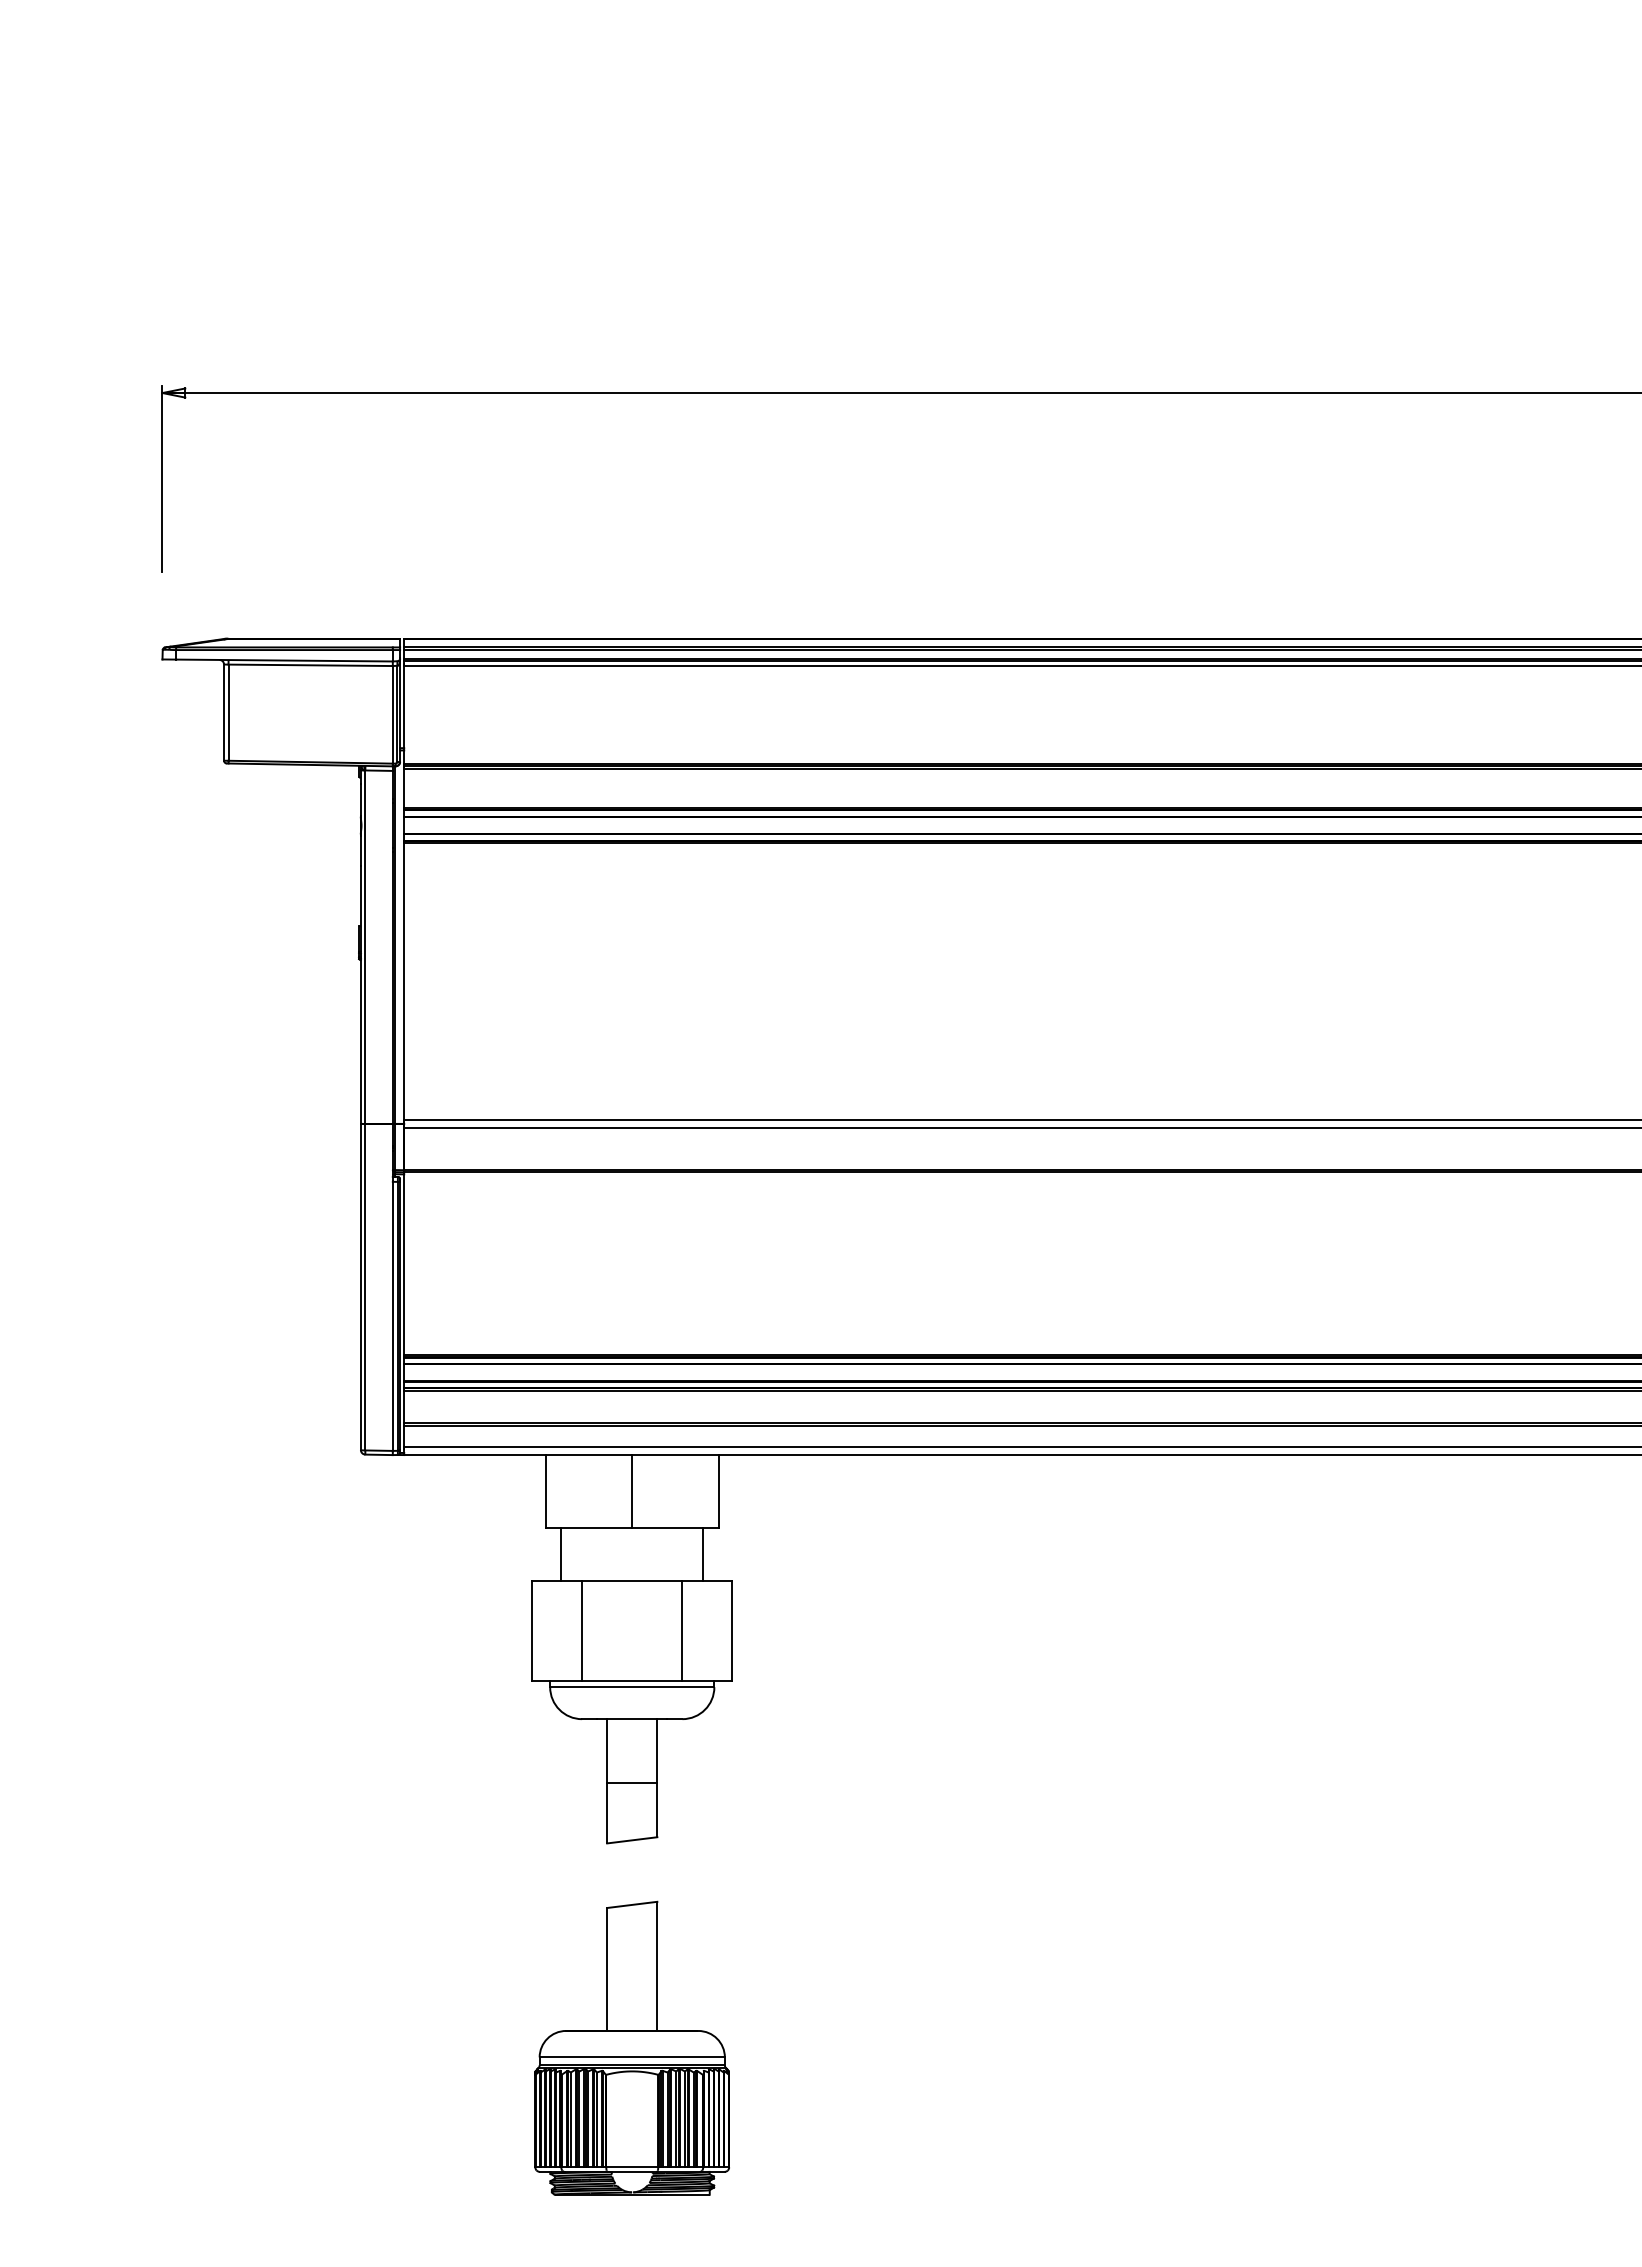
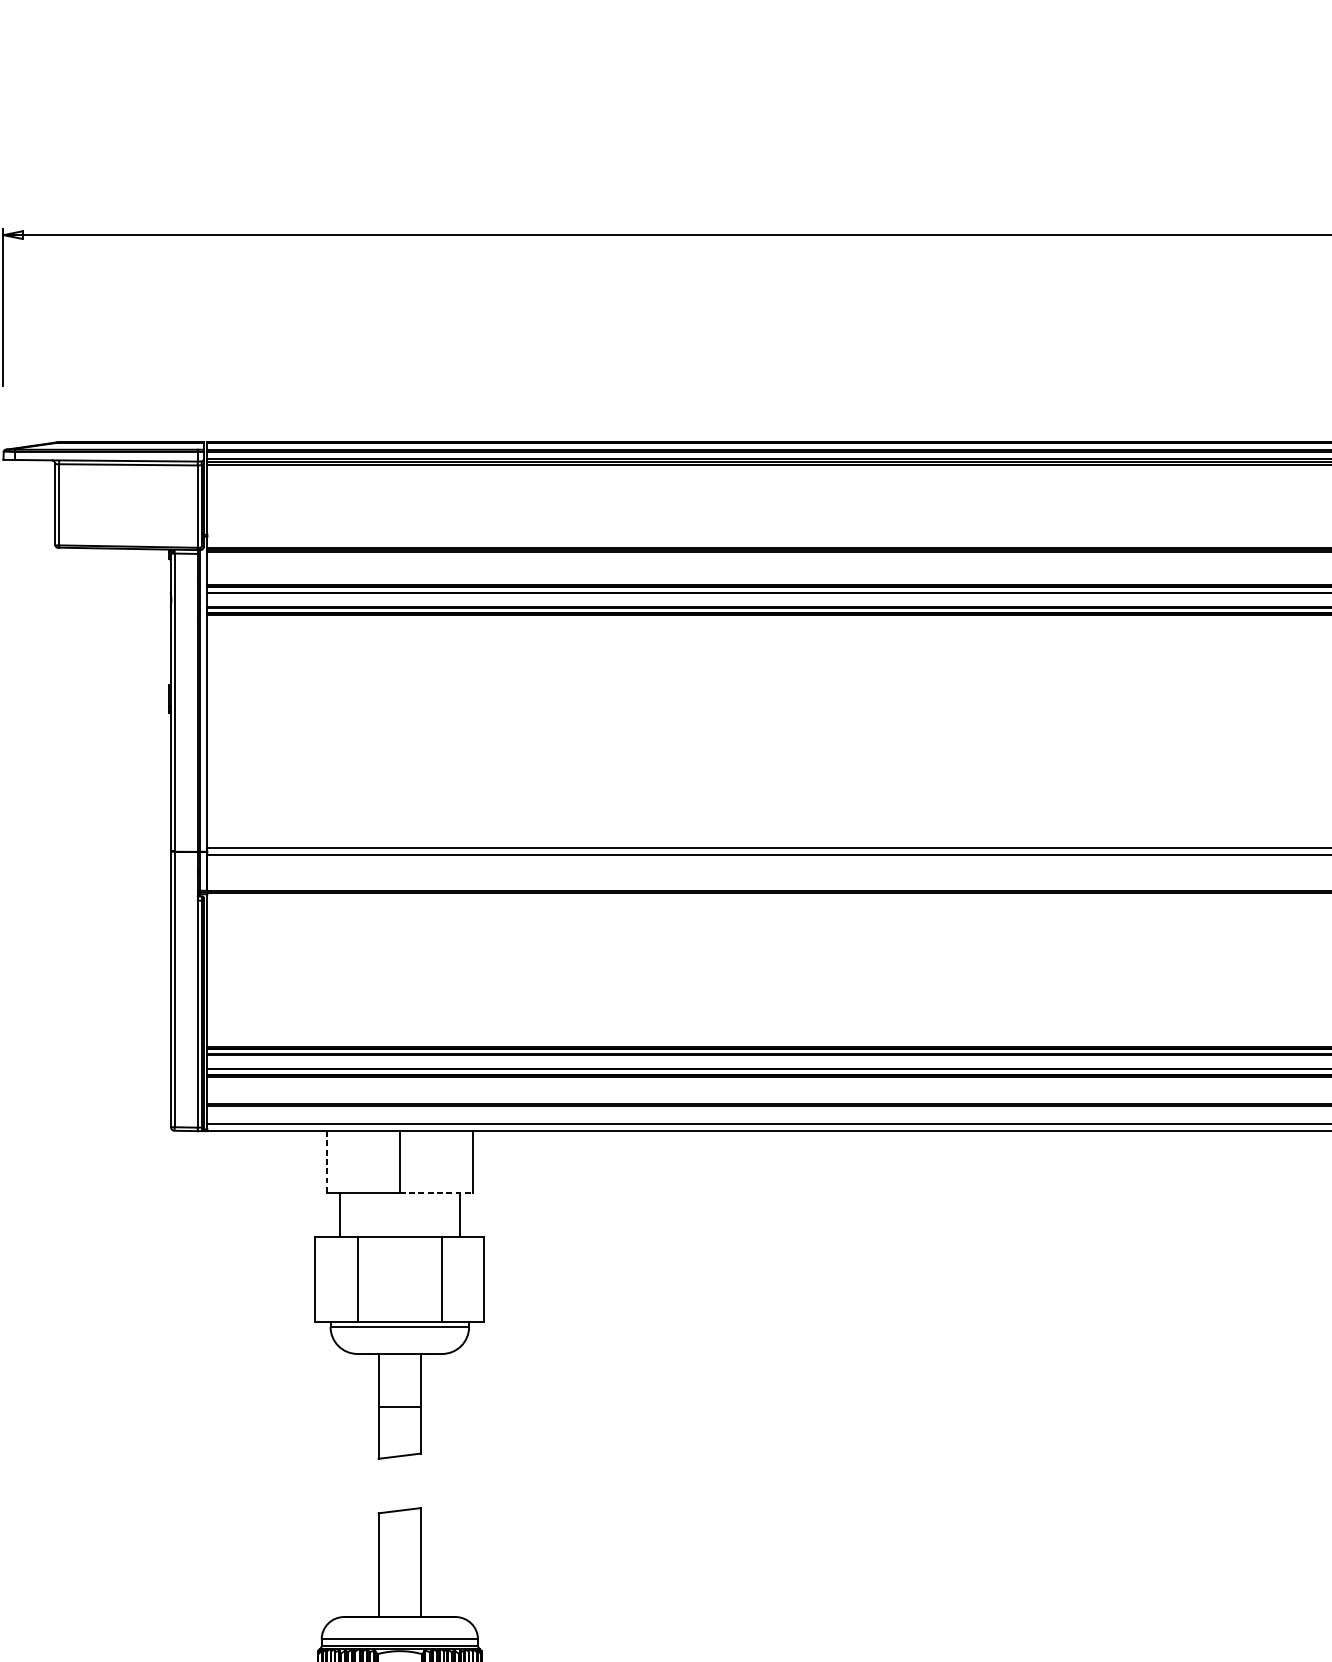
line: (545, 1492) -> (326, 1162), solid -> dashed
line: (676, 1528) -> (437, 1193), solid -> dashed

